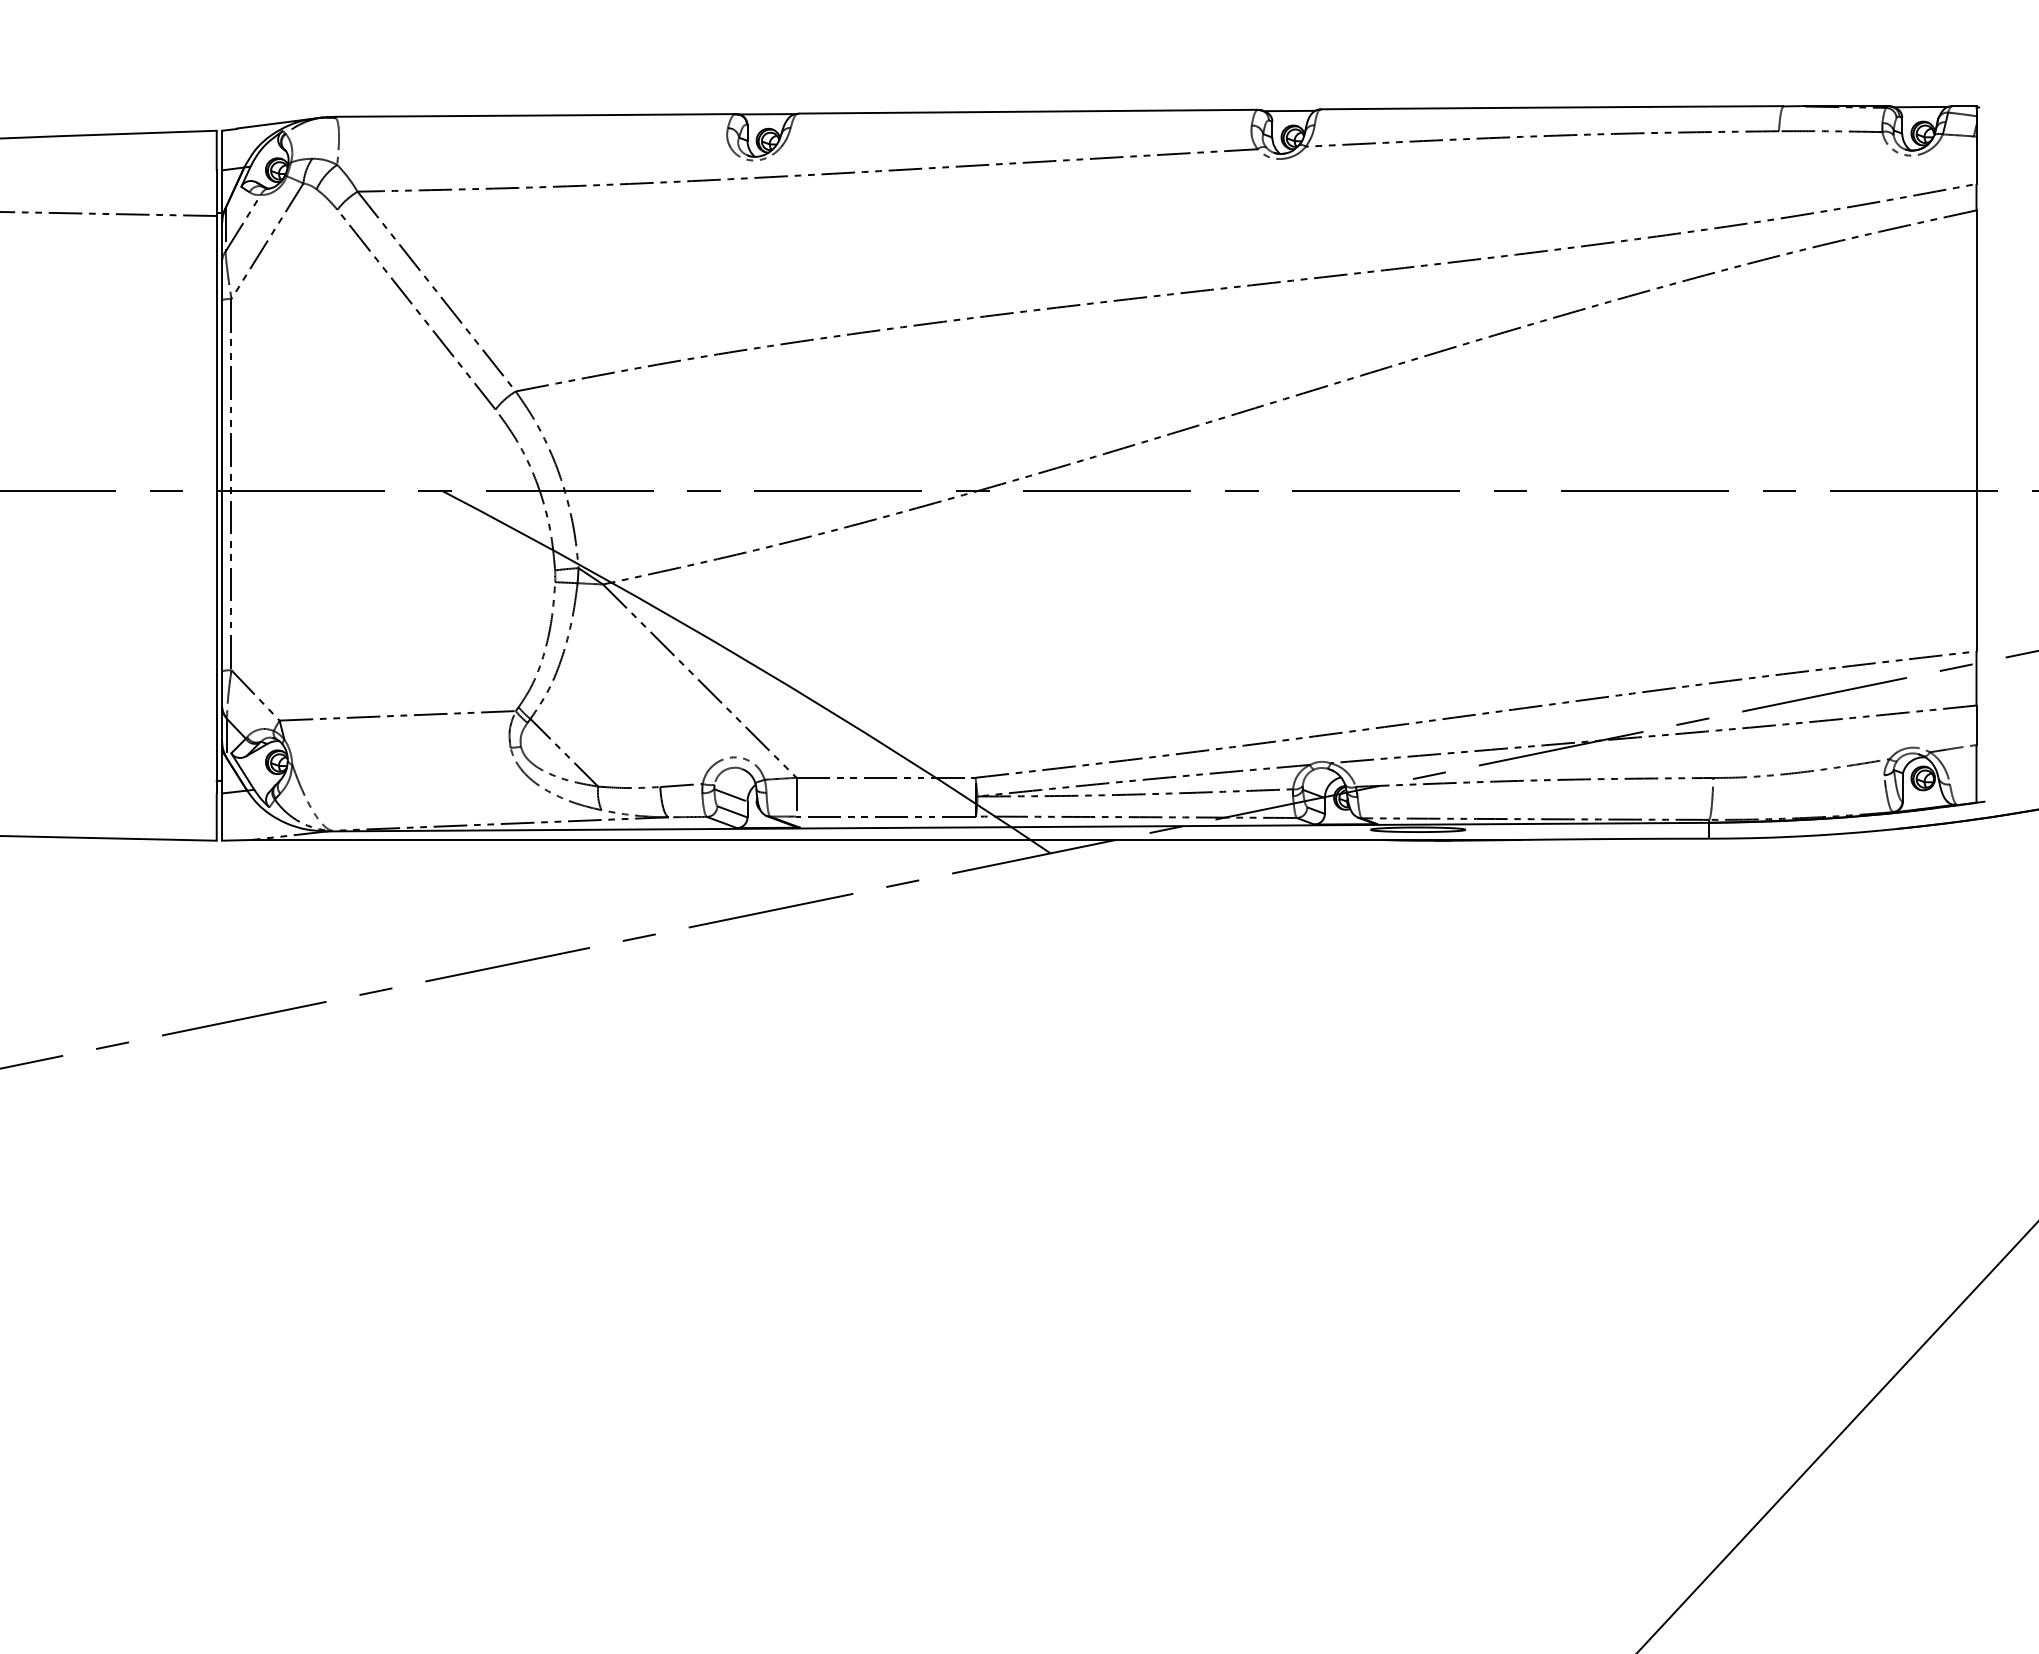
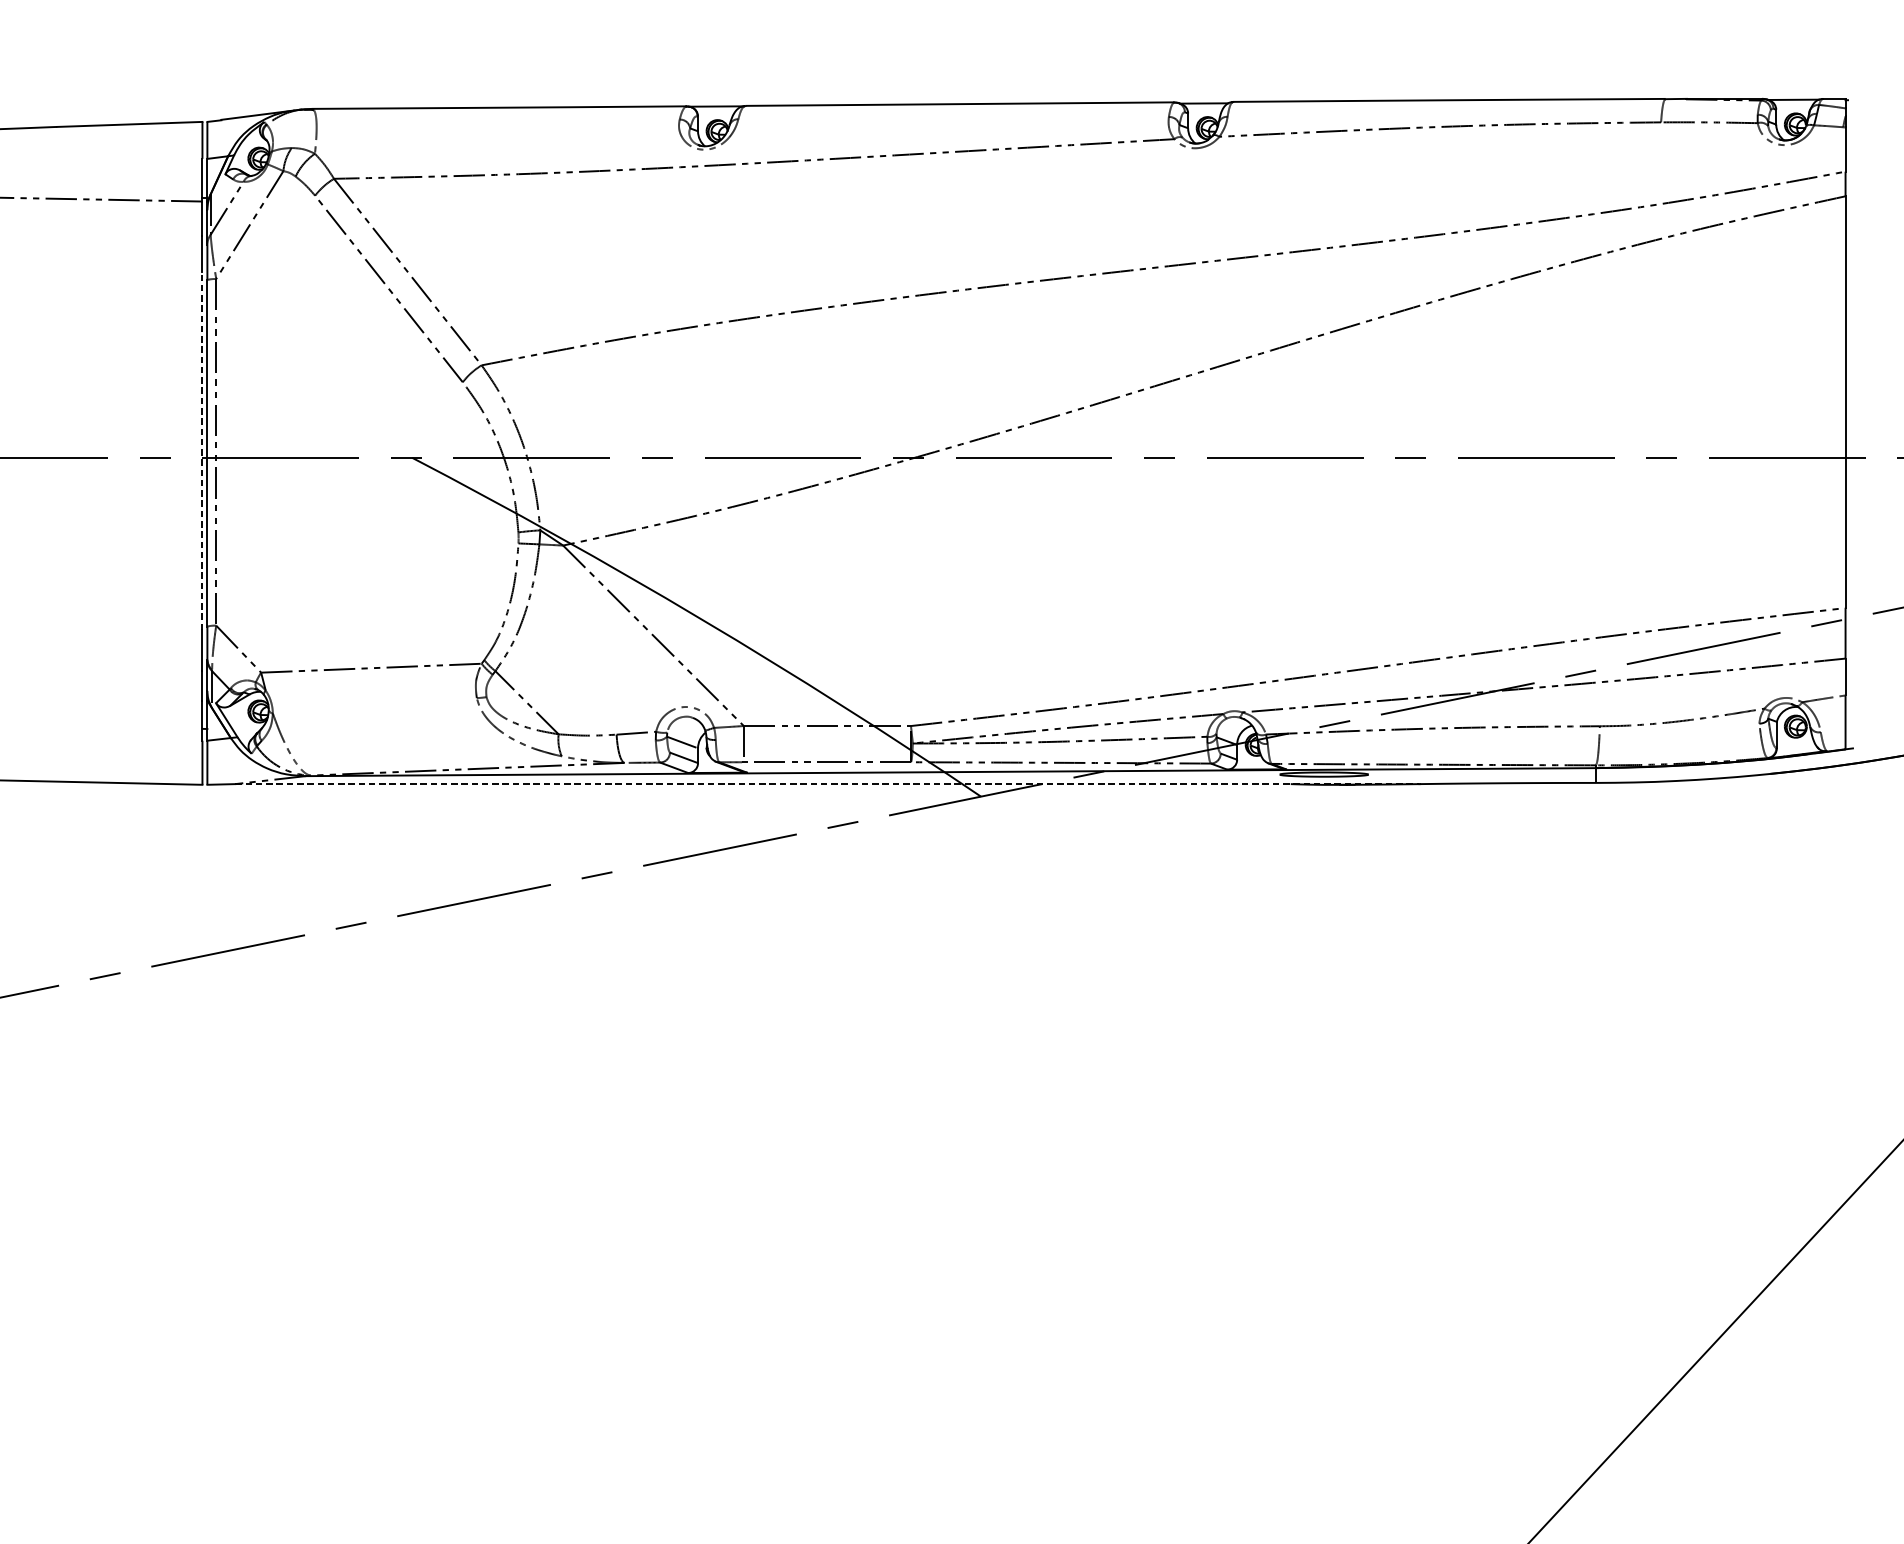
line: (216, 483) -> (202, 451), solid -> dashed
line: (886, 839) -> (827, 783), solid -> dashed

